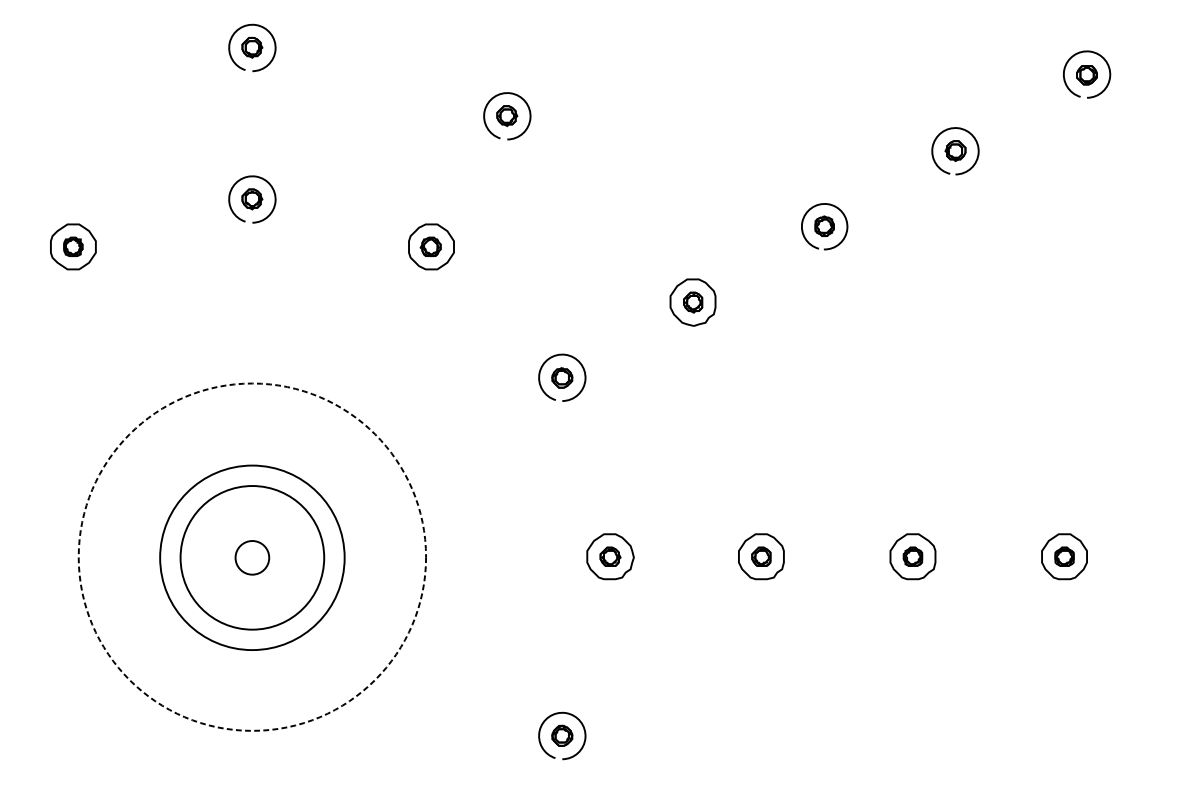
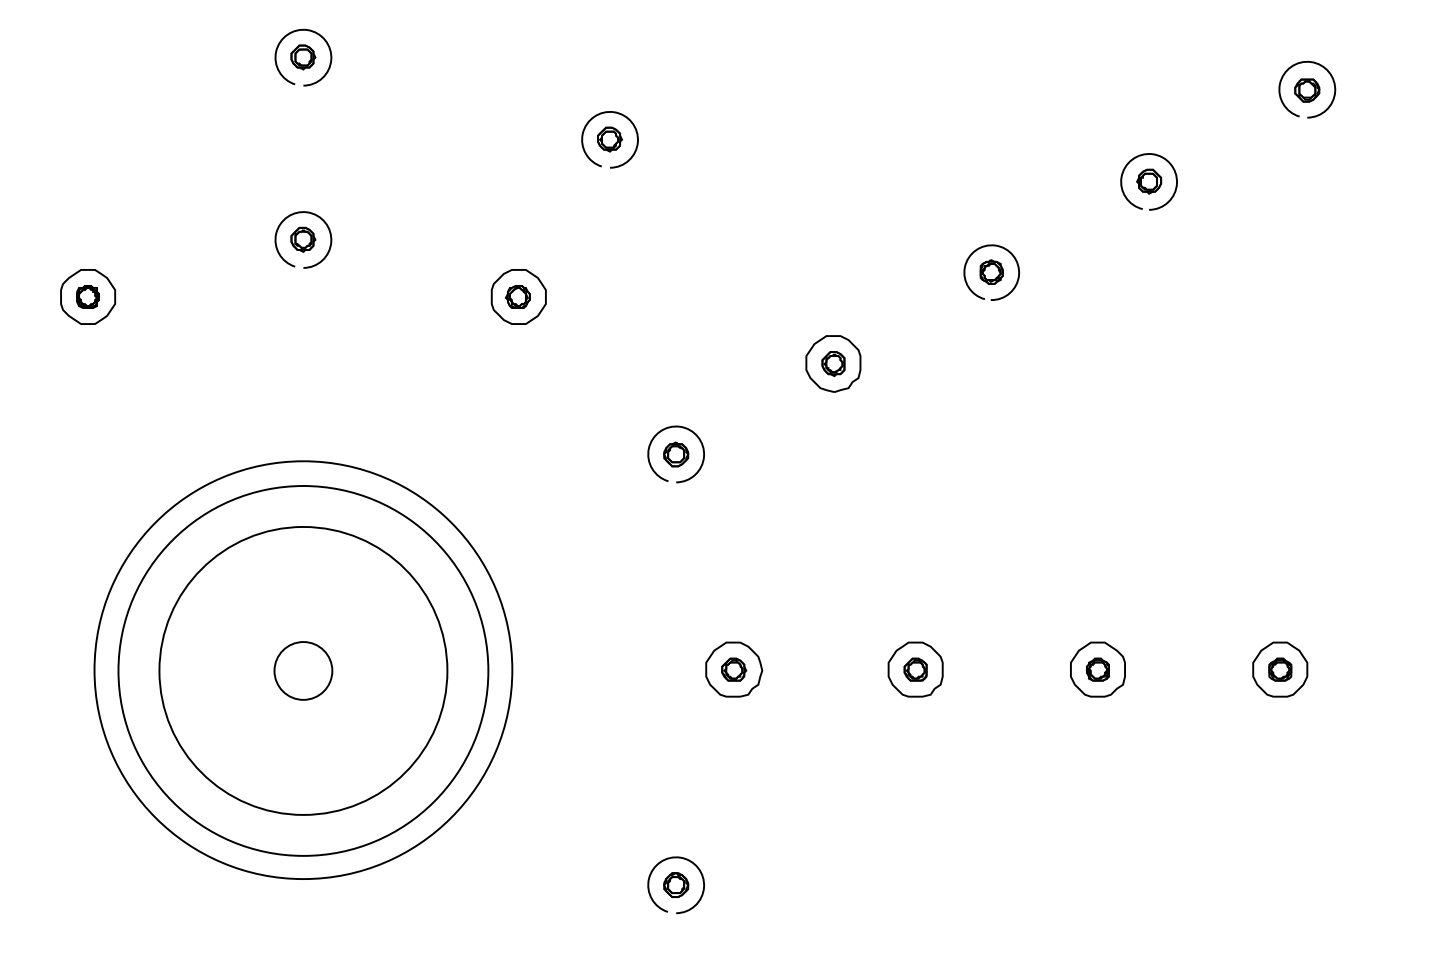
circle: (252, 557) -> (303, 670), dashed -> solid
circle: (252, 557) -> (303, 670), size x1.43
circle: (252, 557) -> (303, 670), size x1.67
circle: (252, 557) -> (303, 670), size x1.67

